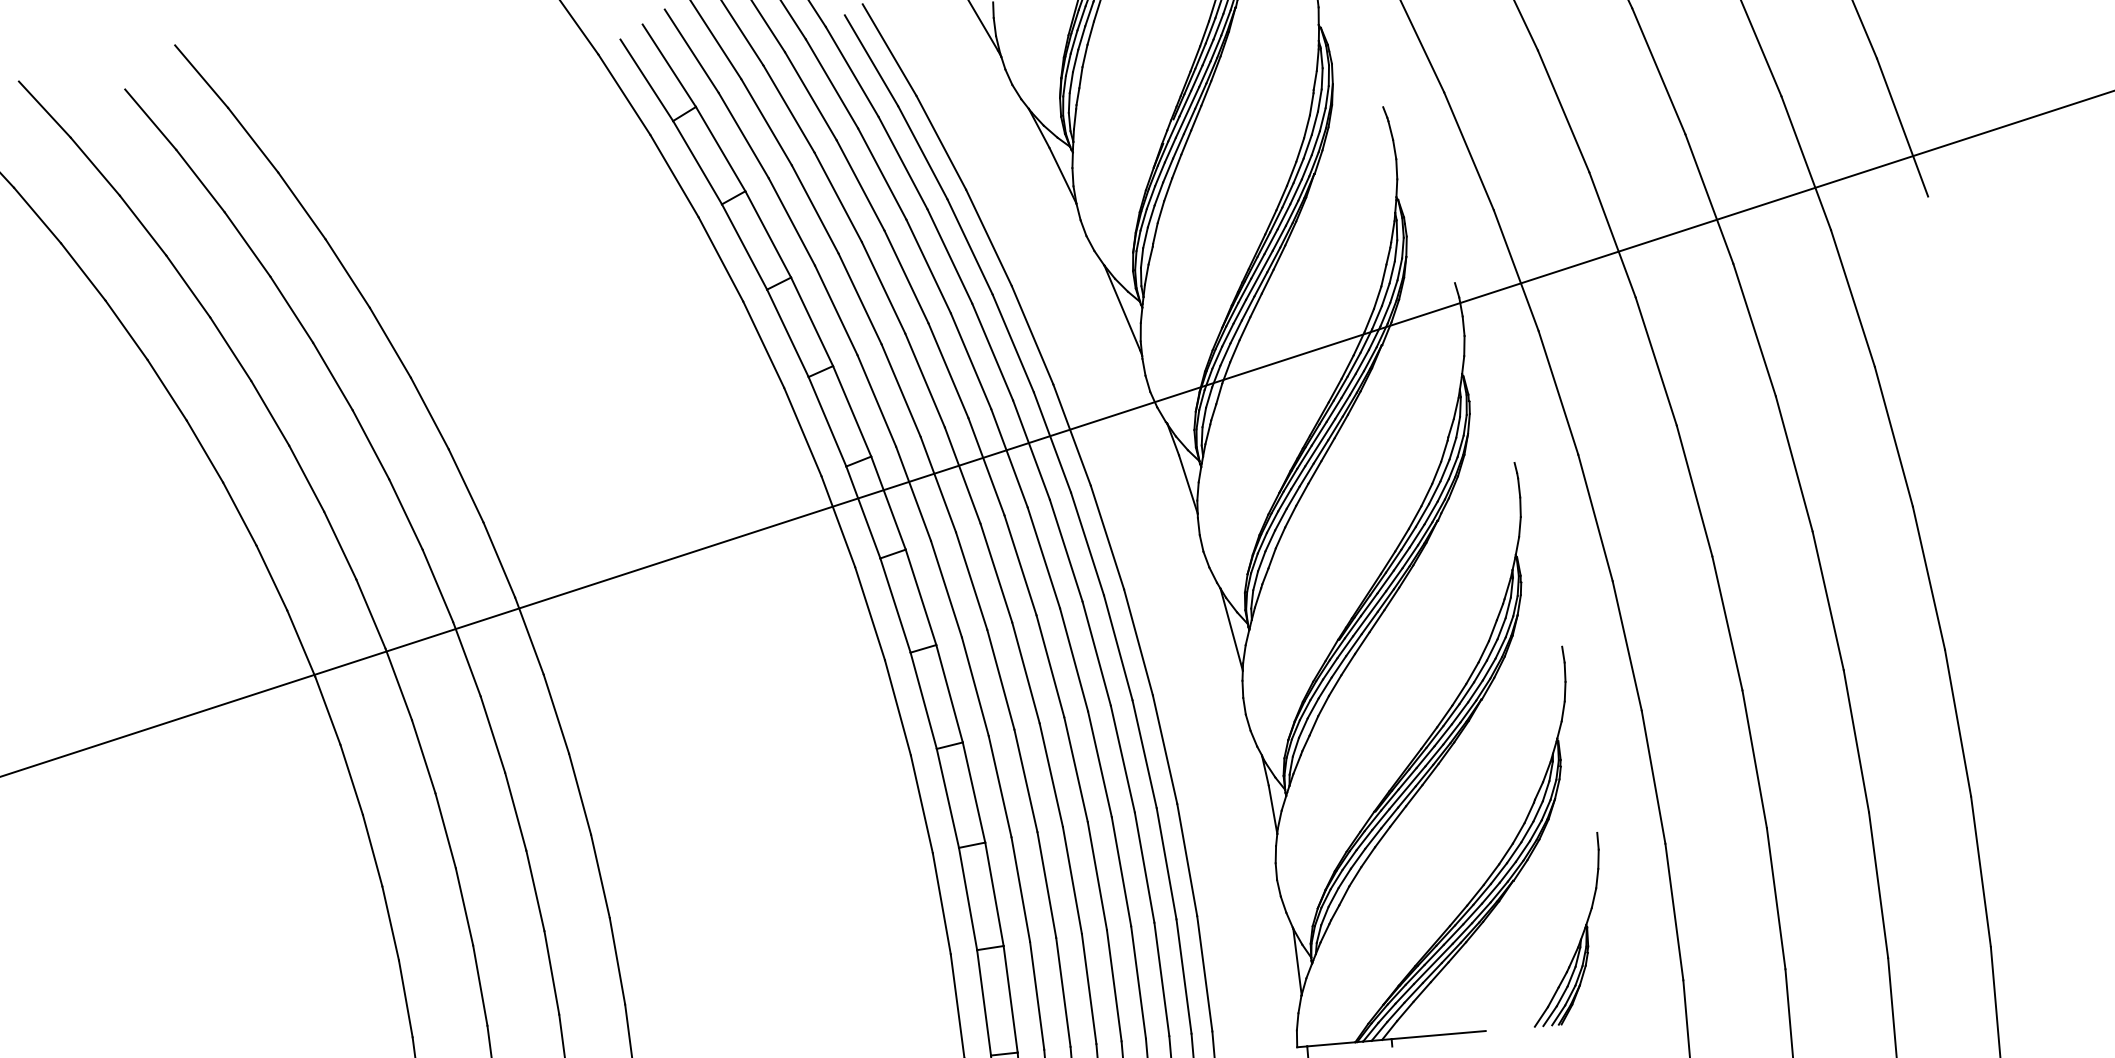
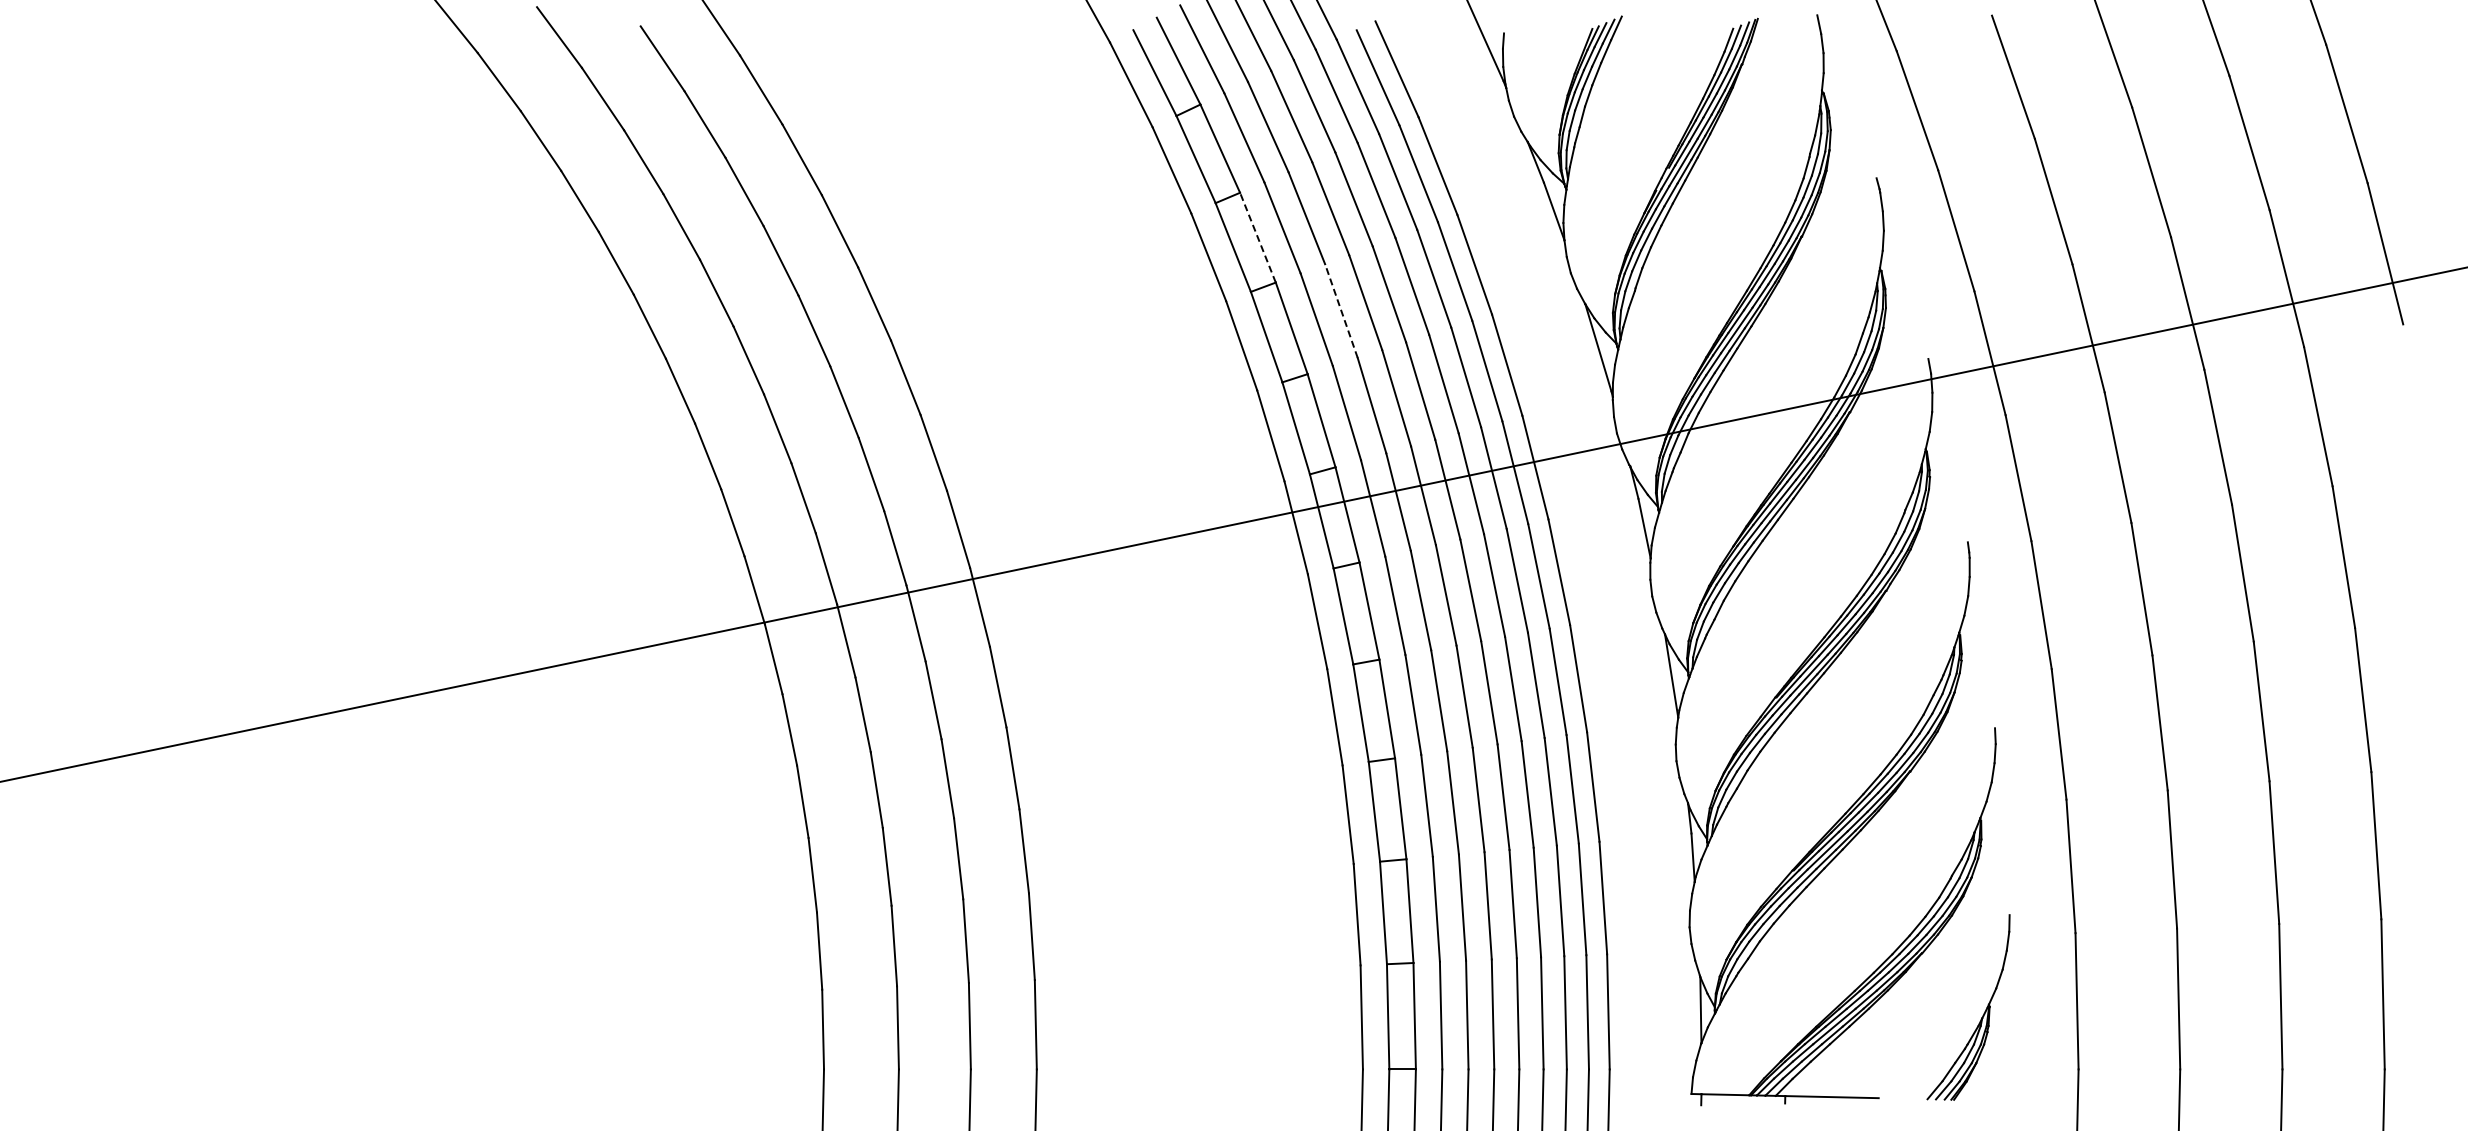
line: (767, 234) -> (1257, 237), solid -> dashed
line: (860, 299) -> (1341, 311), solid -> dashed

